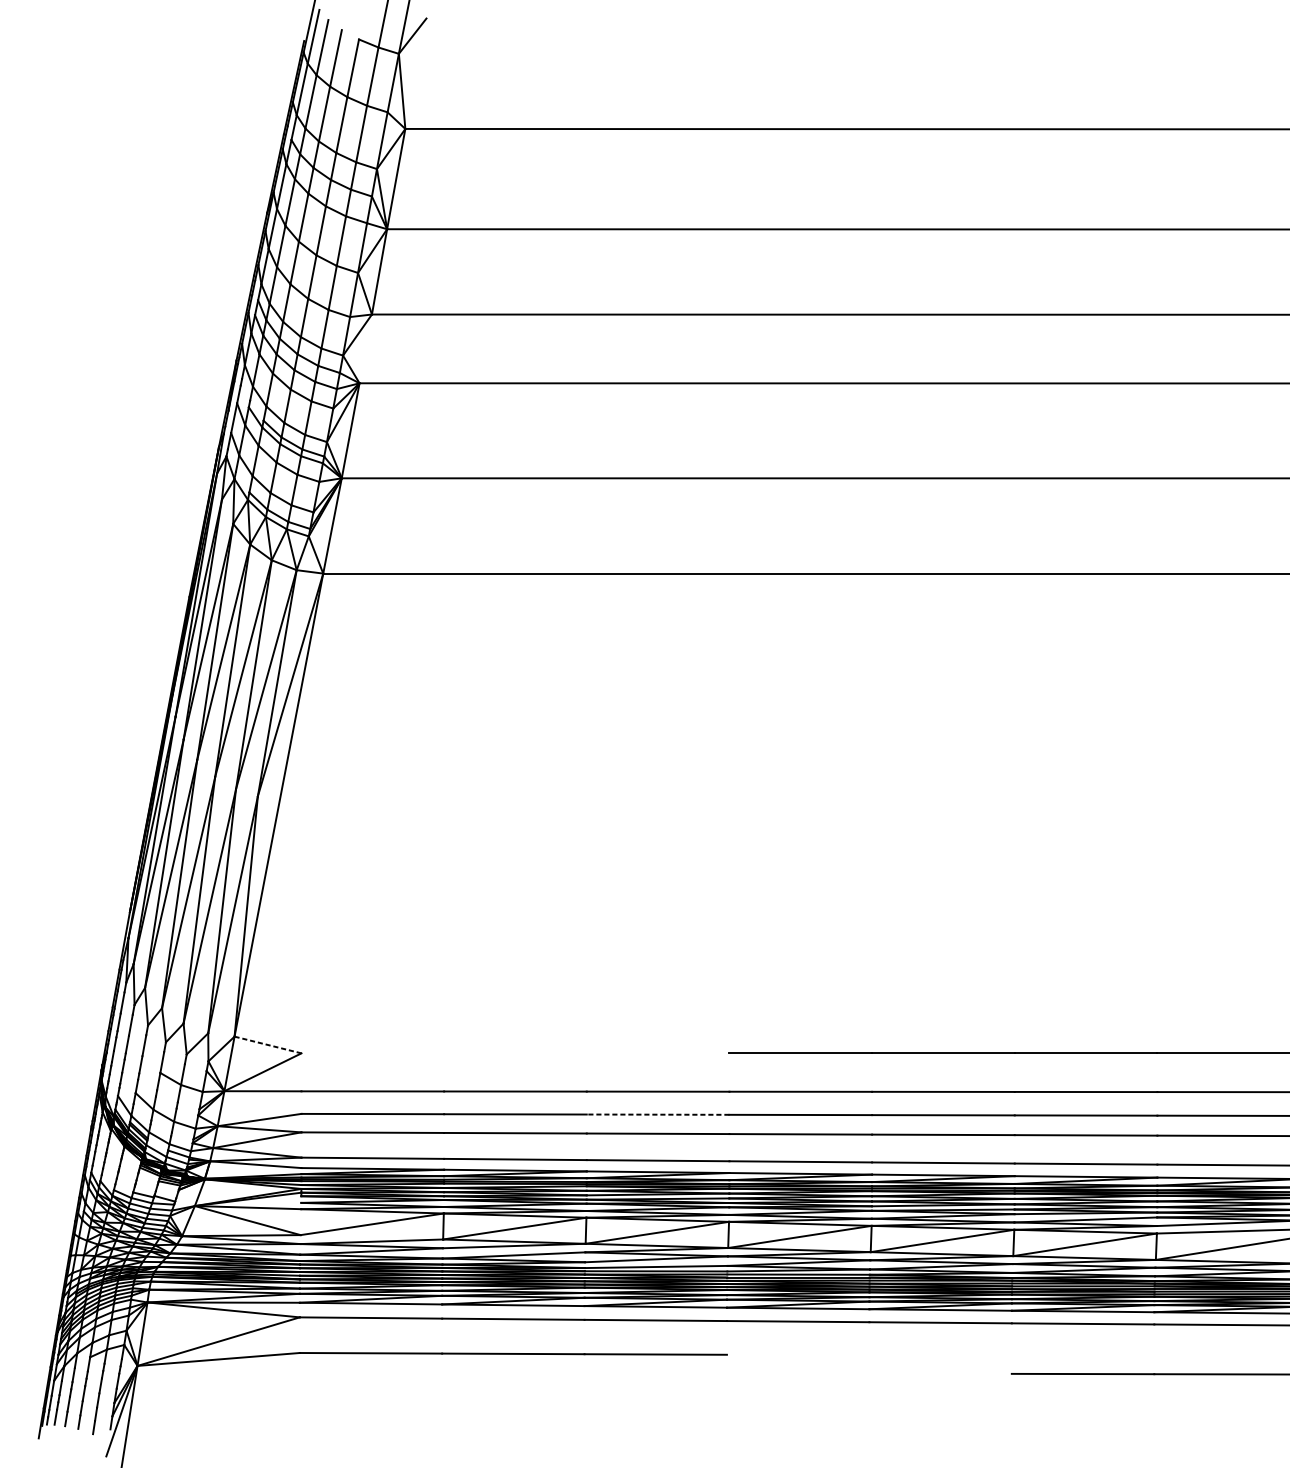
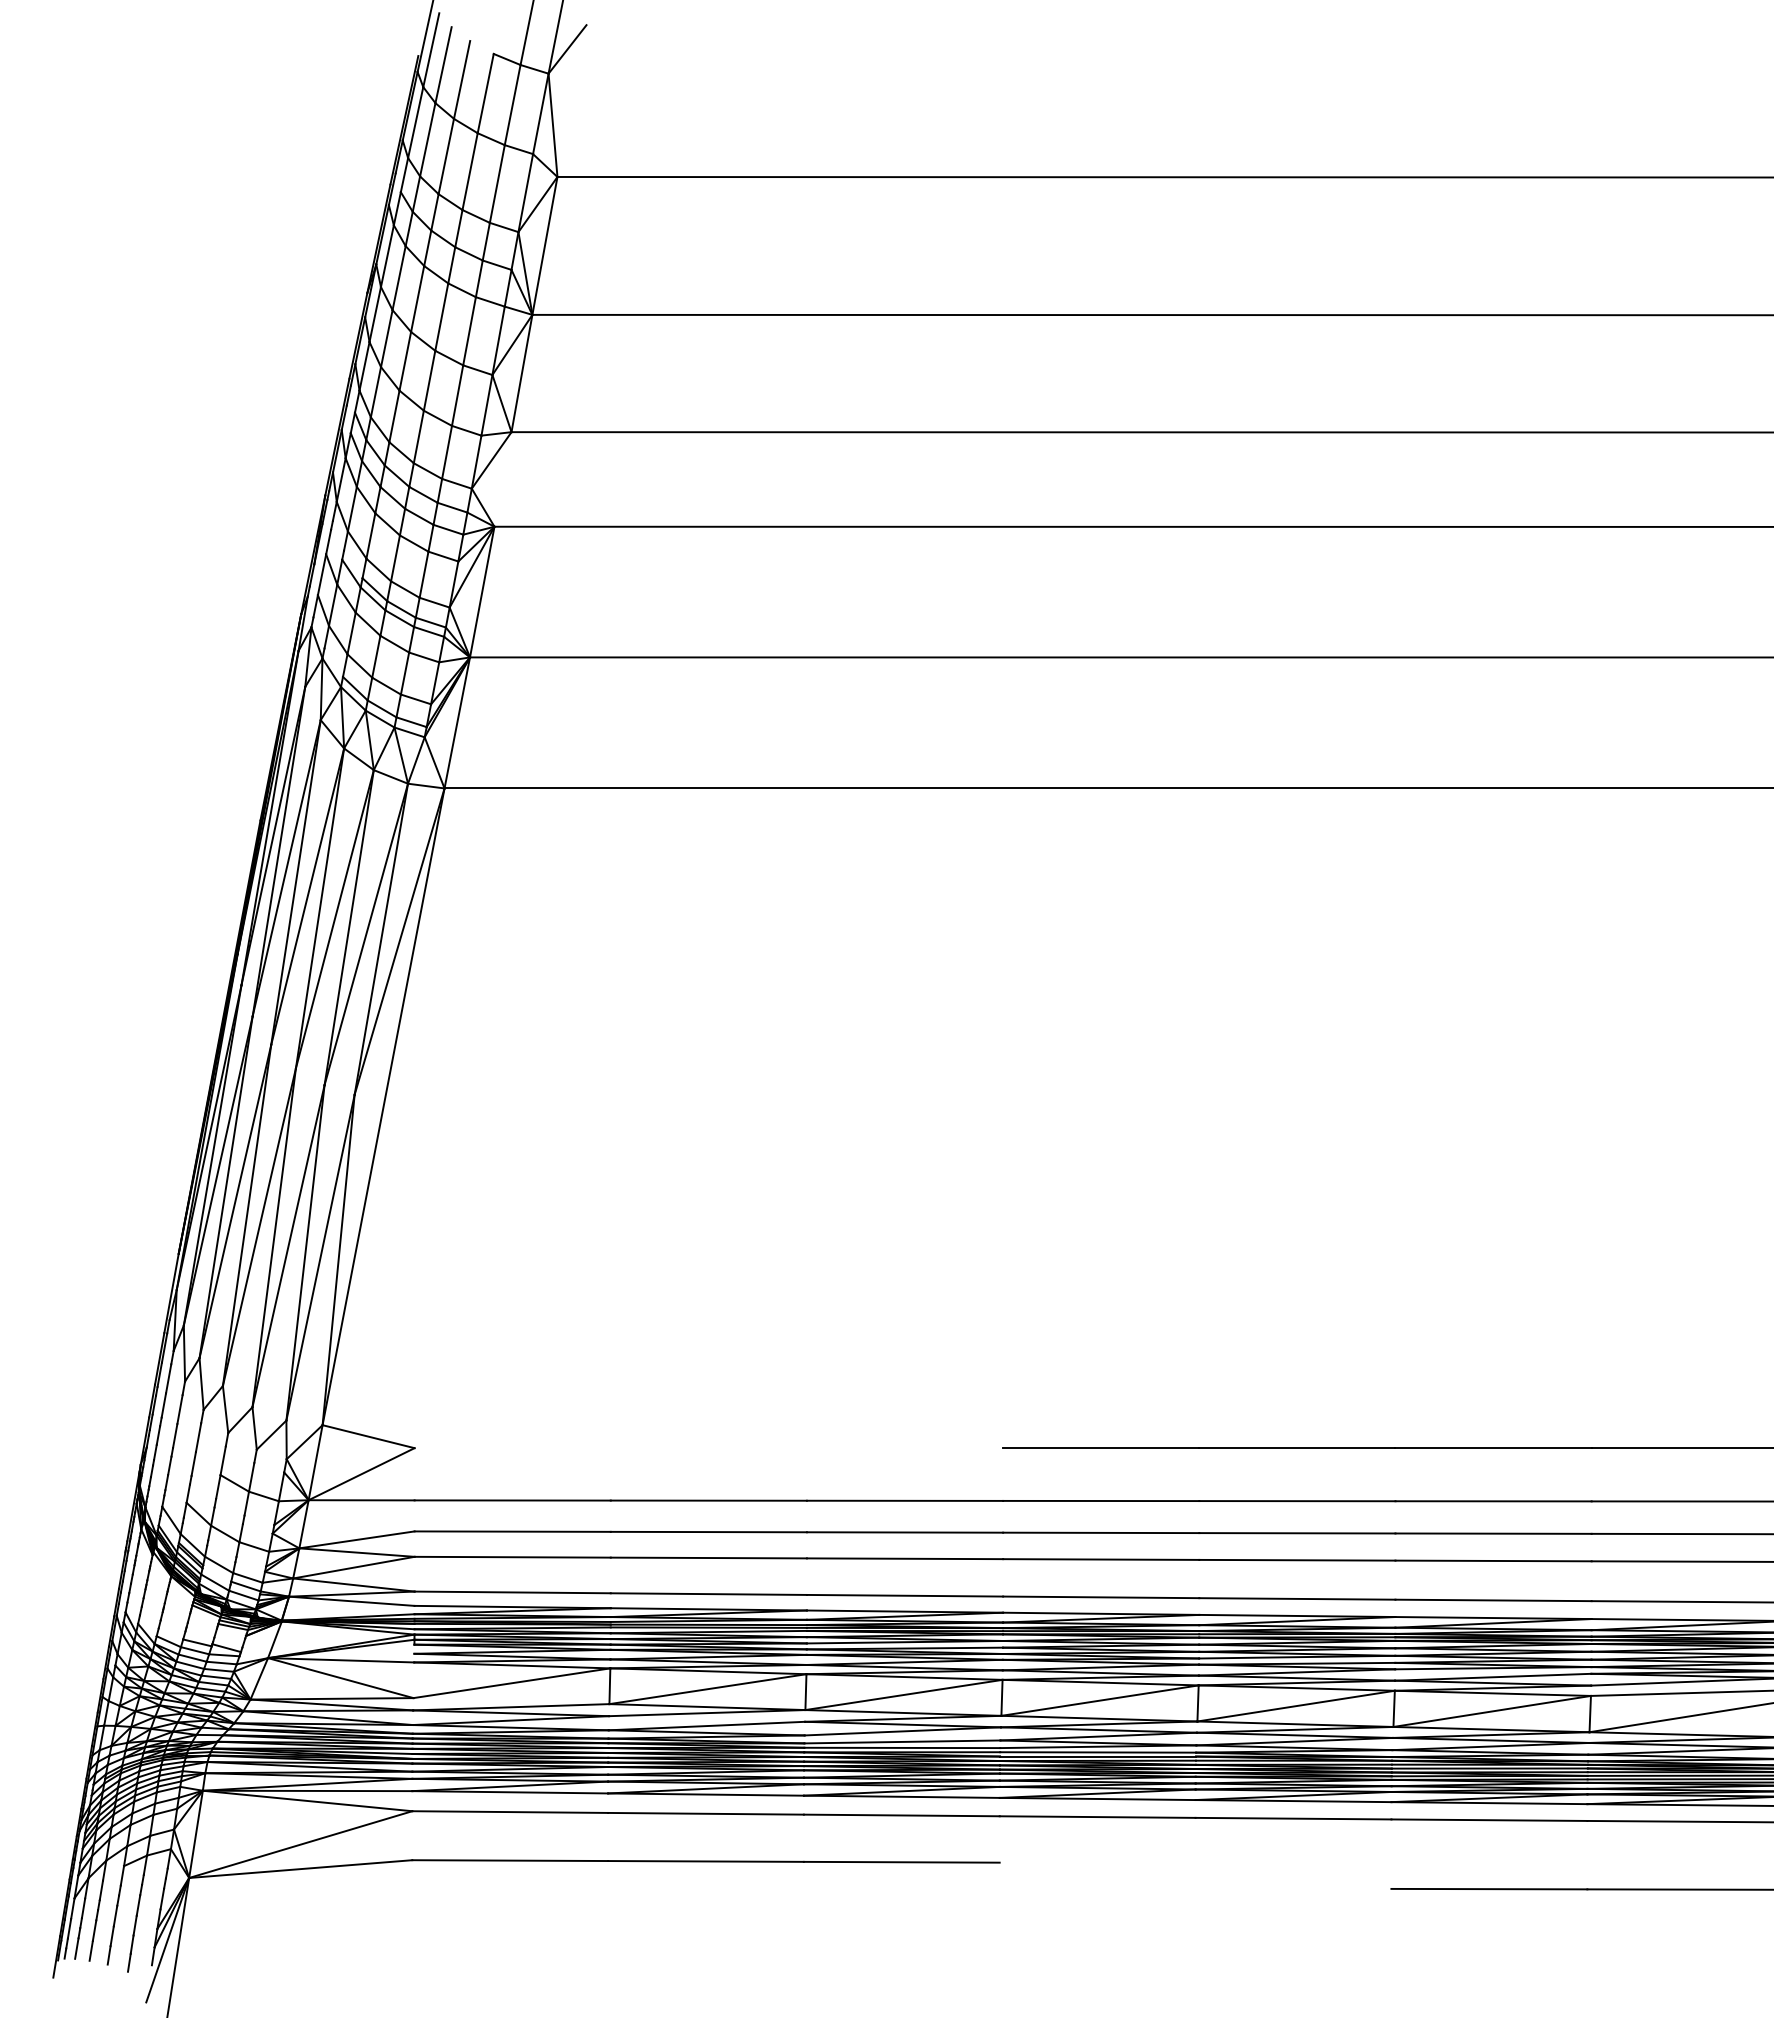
line: (268, 1044) -> (369, 1436), dashed -> solid
line: (657, 1114) -> (904, 1532), dashed -> solid

